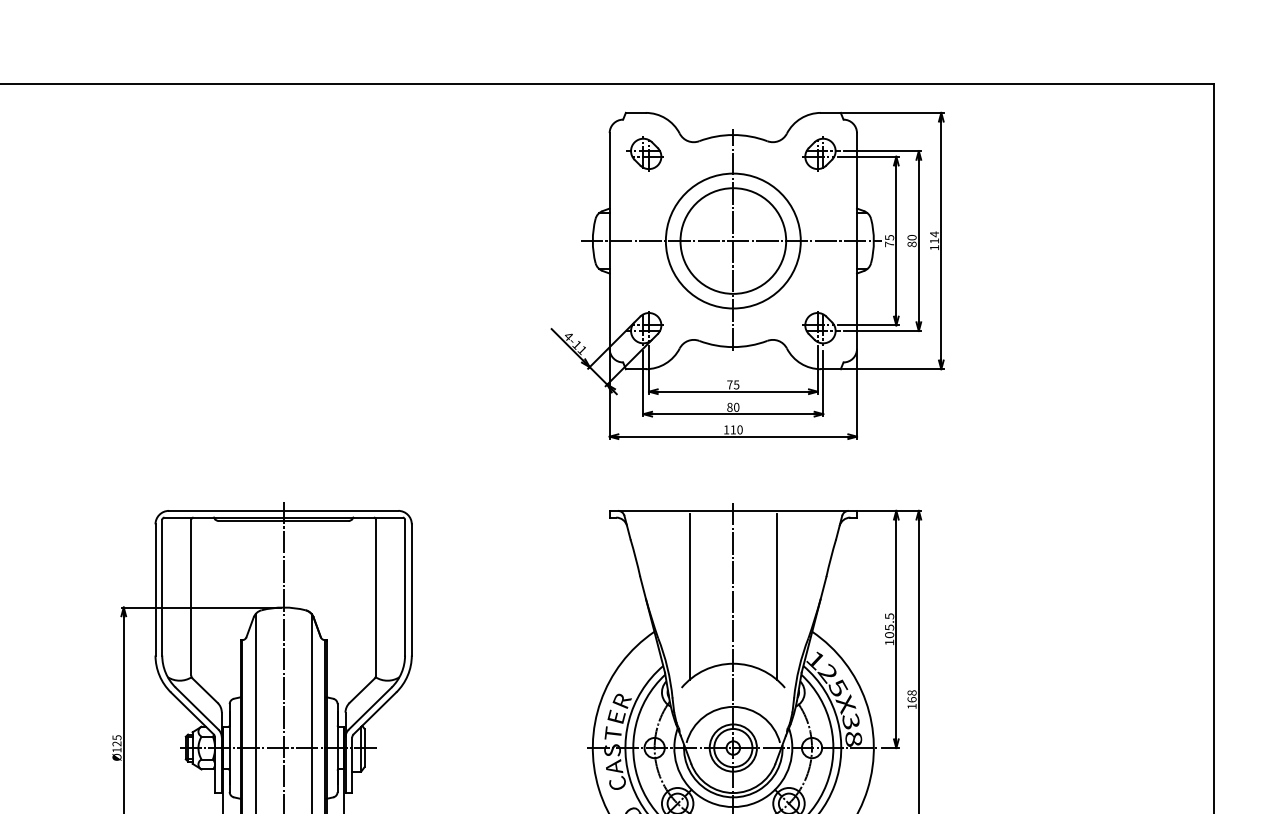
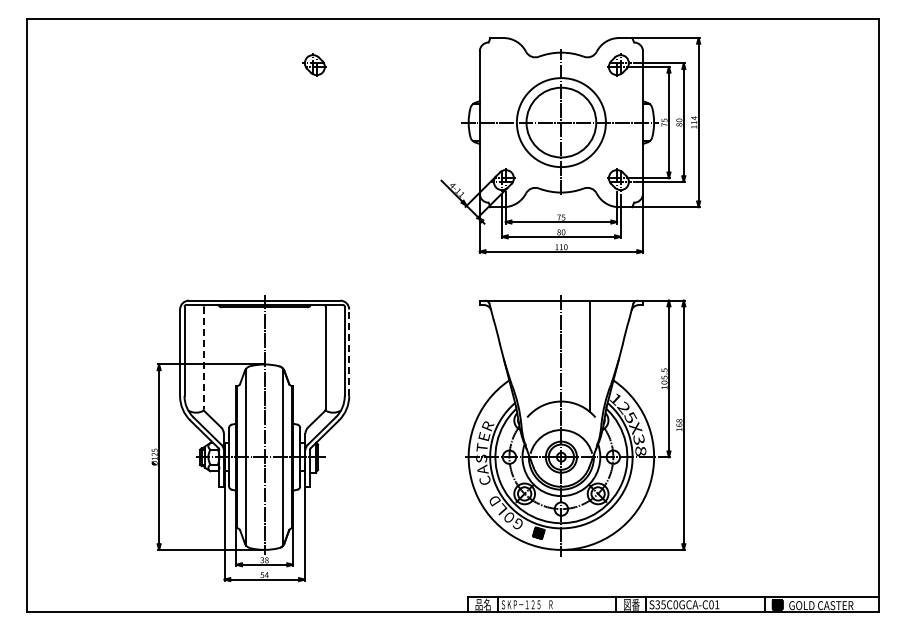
part: (645, 152) -> (314, 64), moved
line: (412, 589) -> (349, 352), solid -> dashed
line: (689, 597) -> (532, 357), removed
line: (190, 598) -> (203, 358), solid -> dashed

